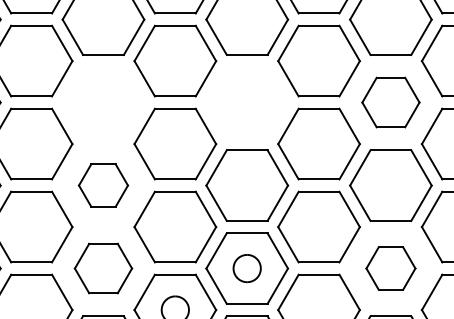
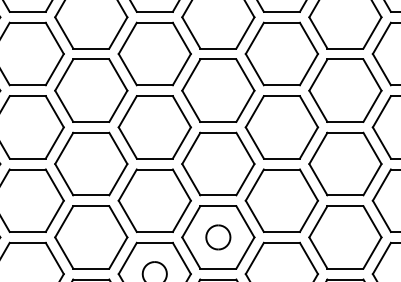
part: (103, 102) -> (91, 90), added
part: (247, 102) -> (218, 90), added
part: (390, 102) -> (345, 90), size x1.43
part: (103, 185) -> (91, 163), size x1.67
part: (103, 268) -> (91, 237), size x1.43
part: (390, 268) -> (345, 237), size x1.67

